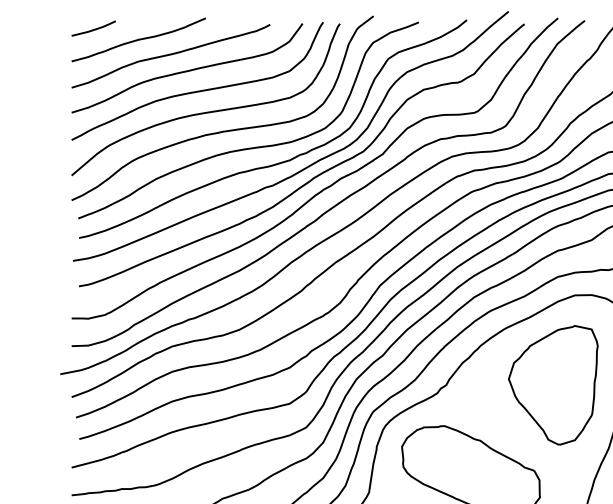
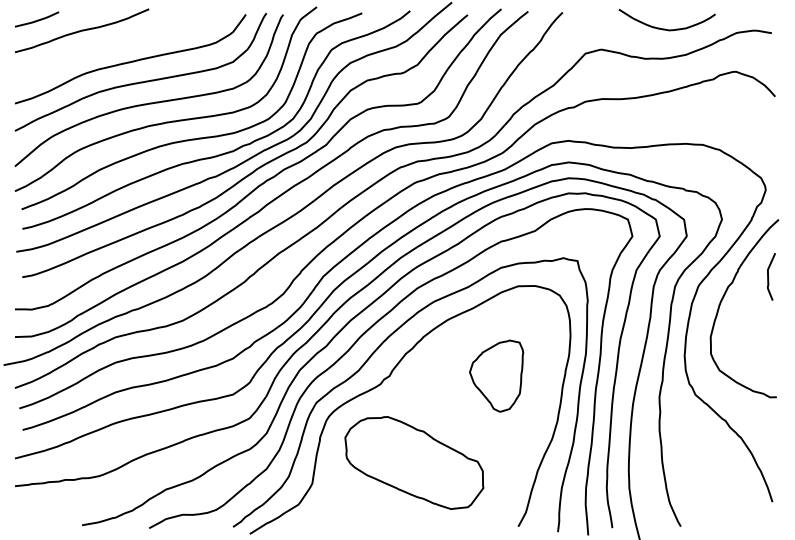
curve: (171, 55) -> (114, 46), removed
part: (553, 384) -> (496, 375), size x0.6

